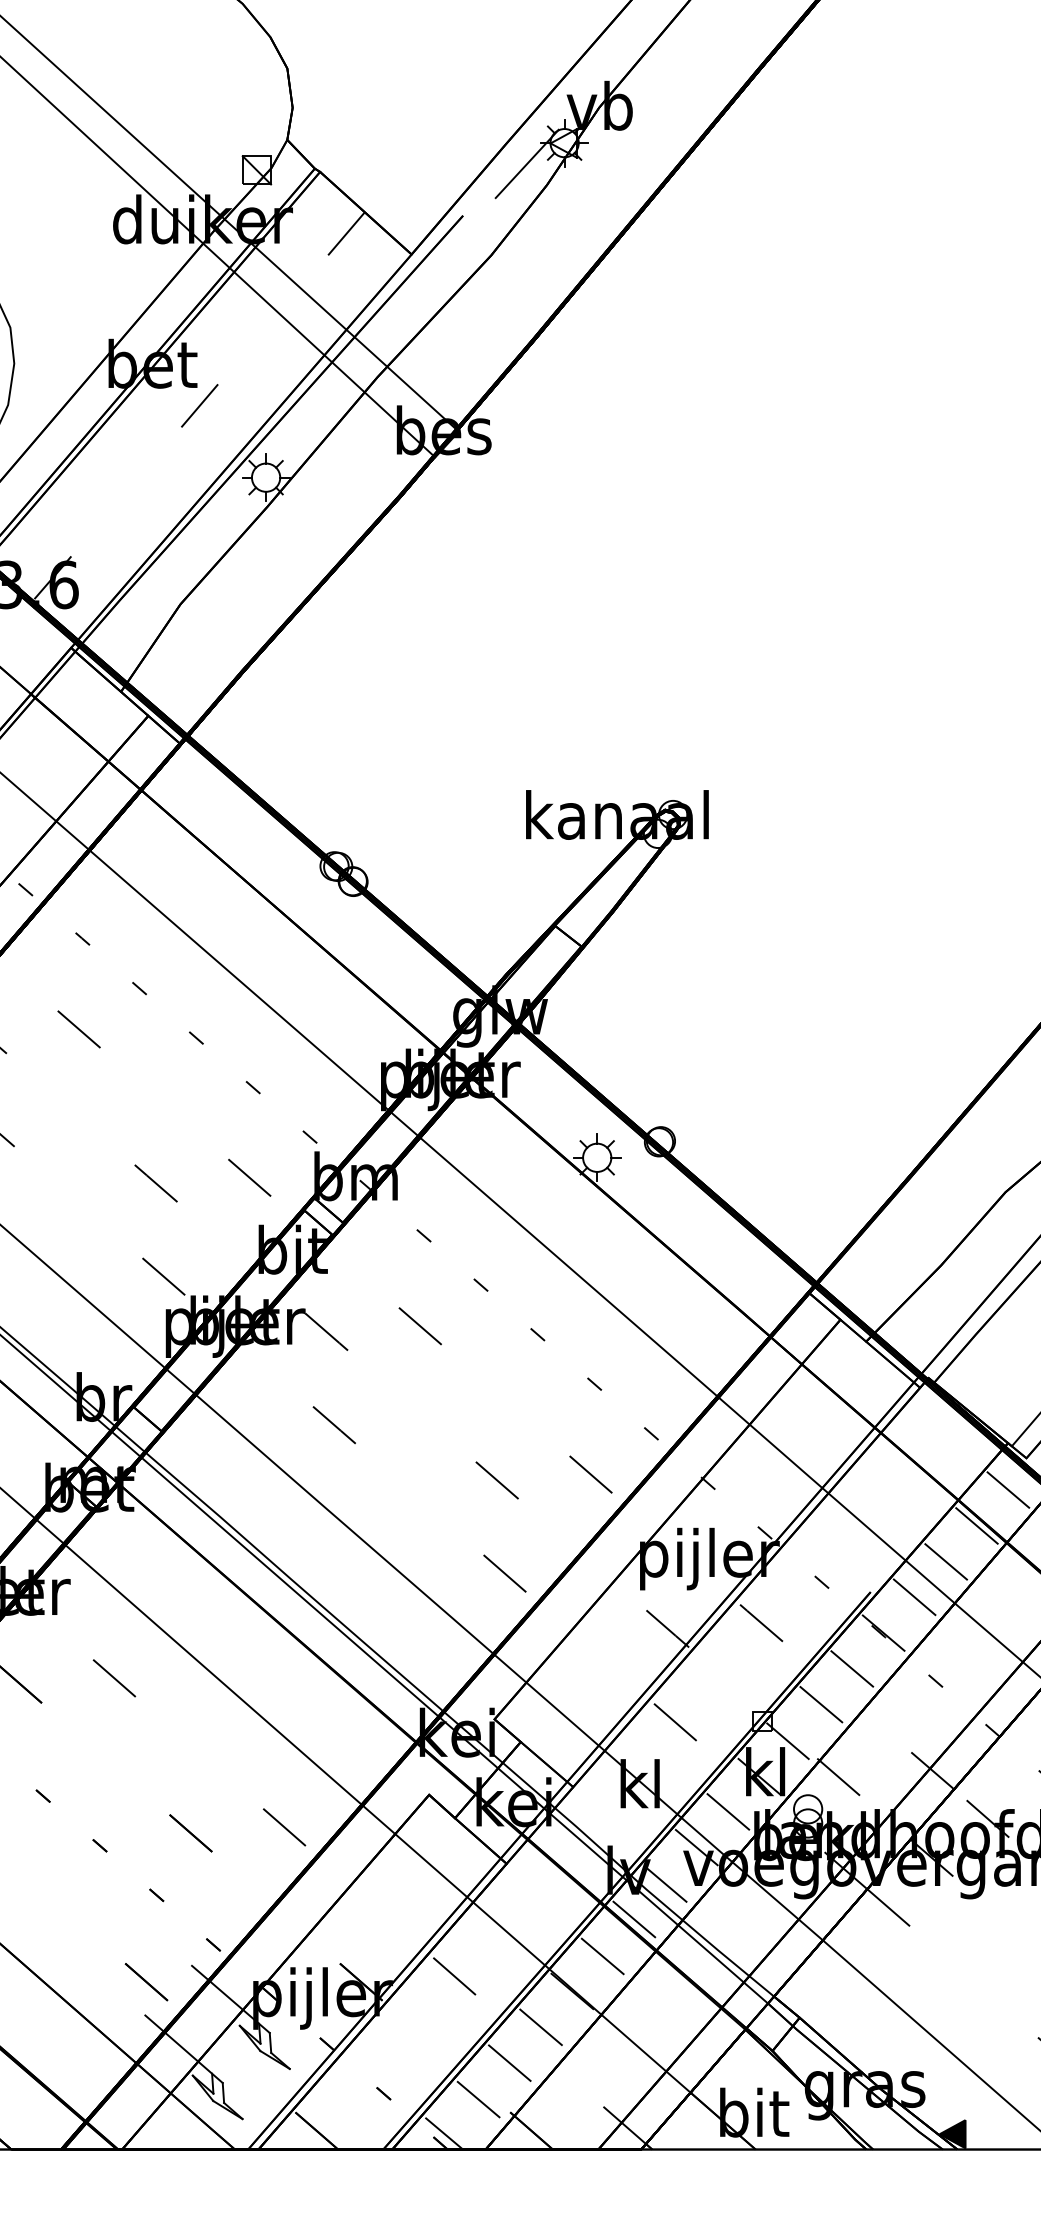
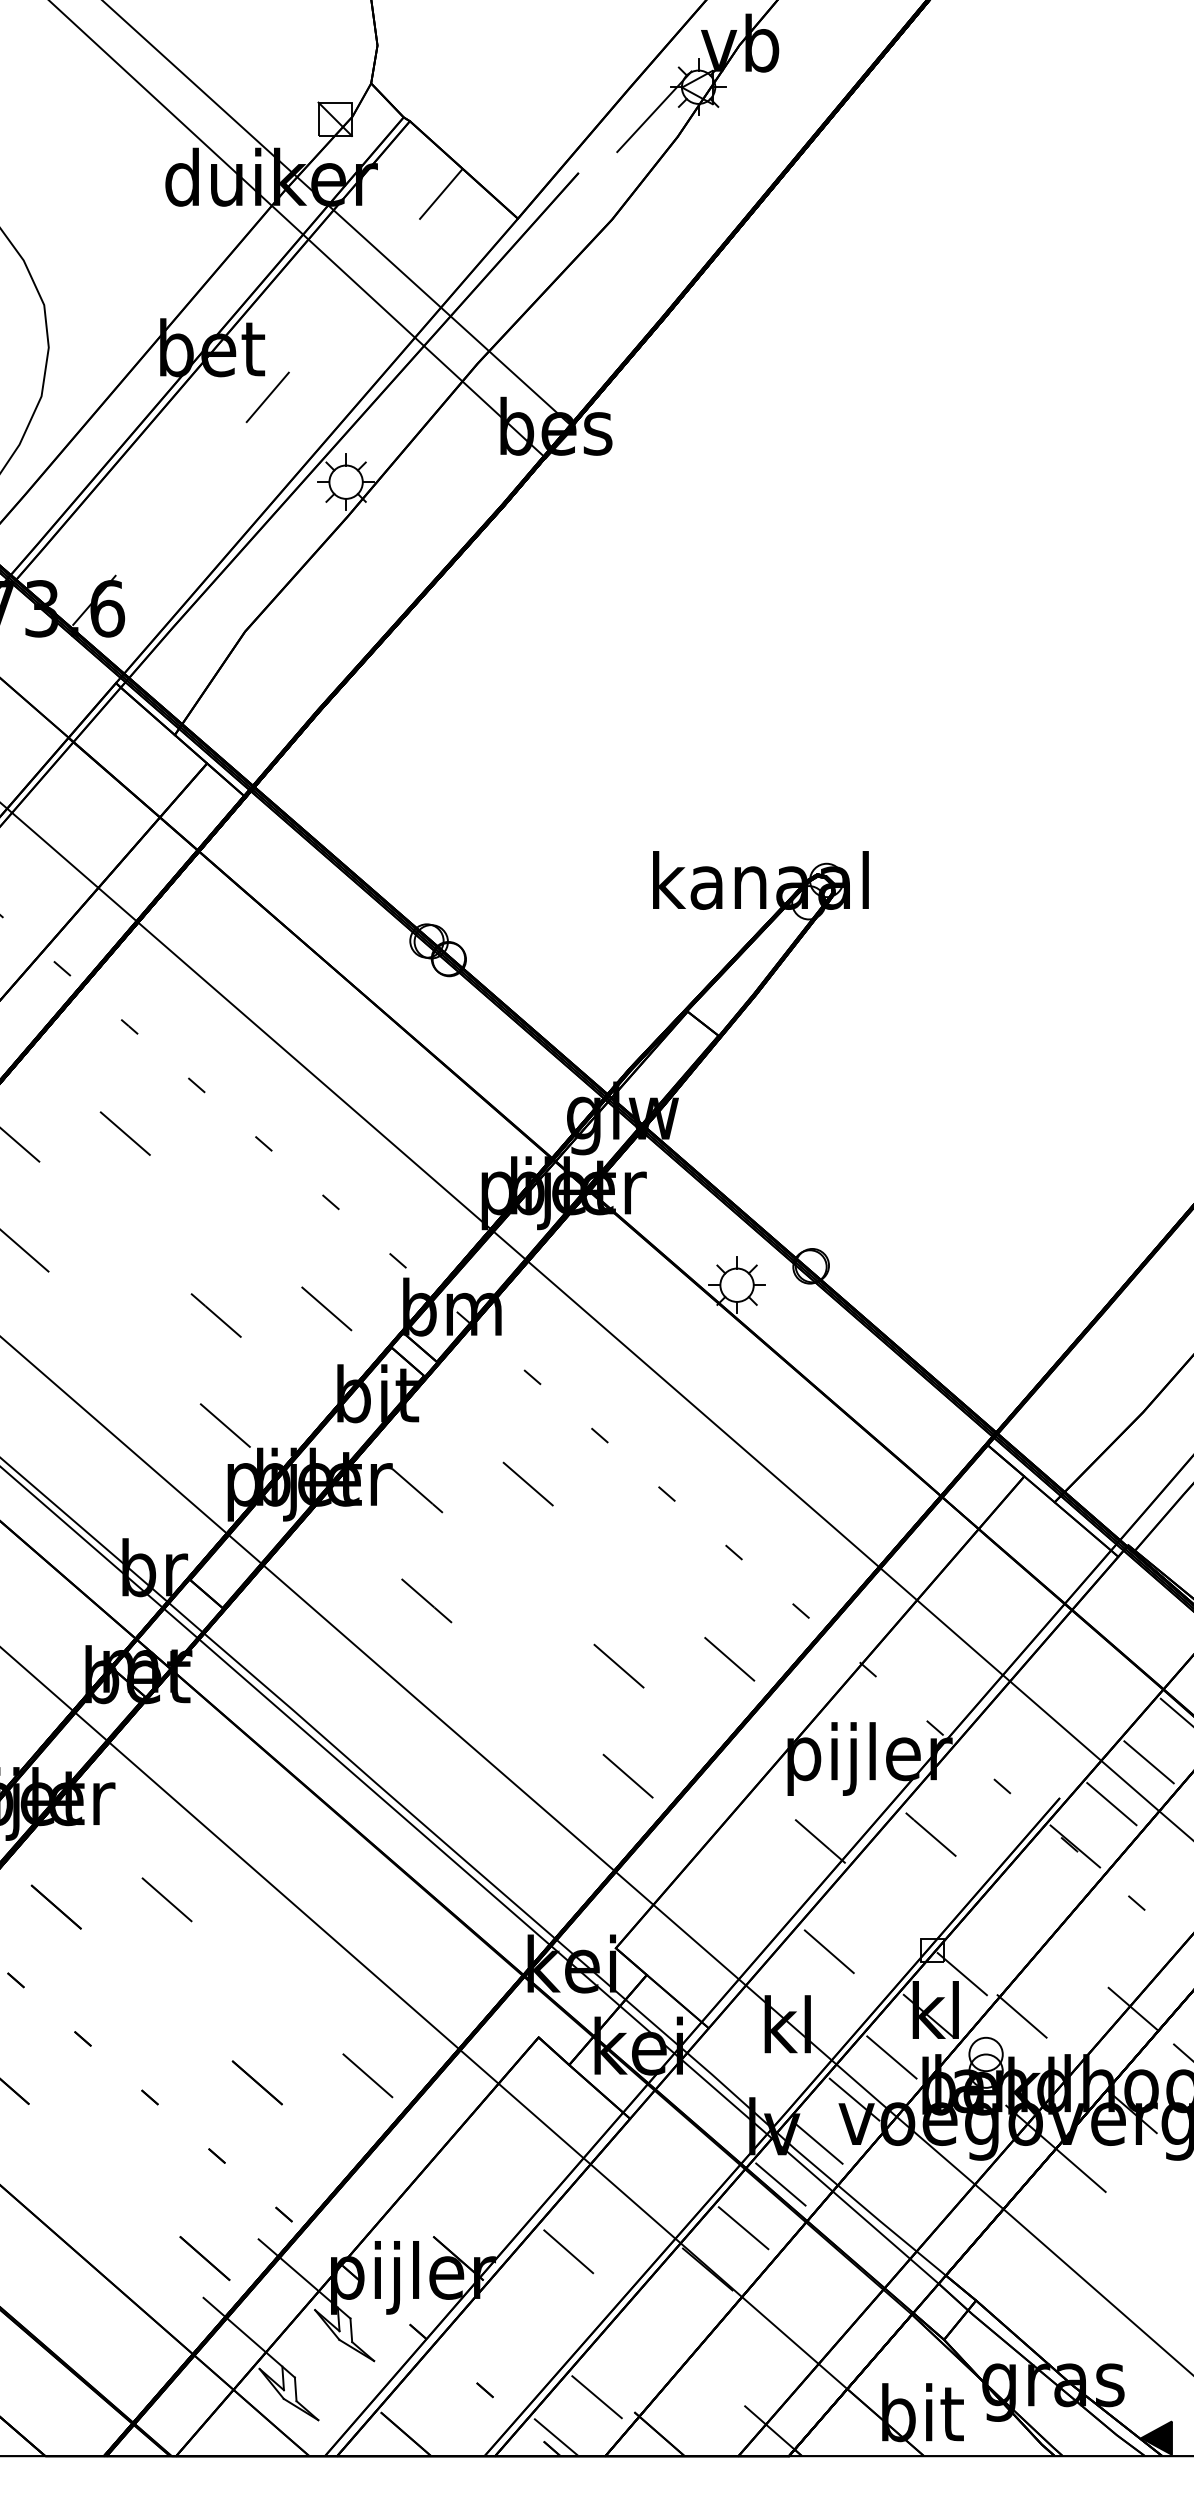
line: (853, 1669) -> (1039, 1889), removed
line: (822, 1705) -> (1003, 1931), removed
line: (542, 2028) -> (672, 2313), removed
line: (511, 2064) -> (635, 2355), removed

